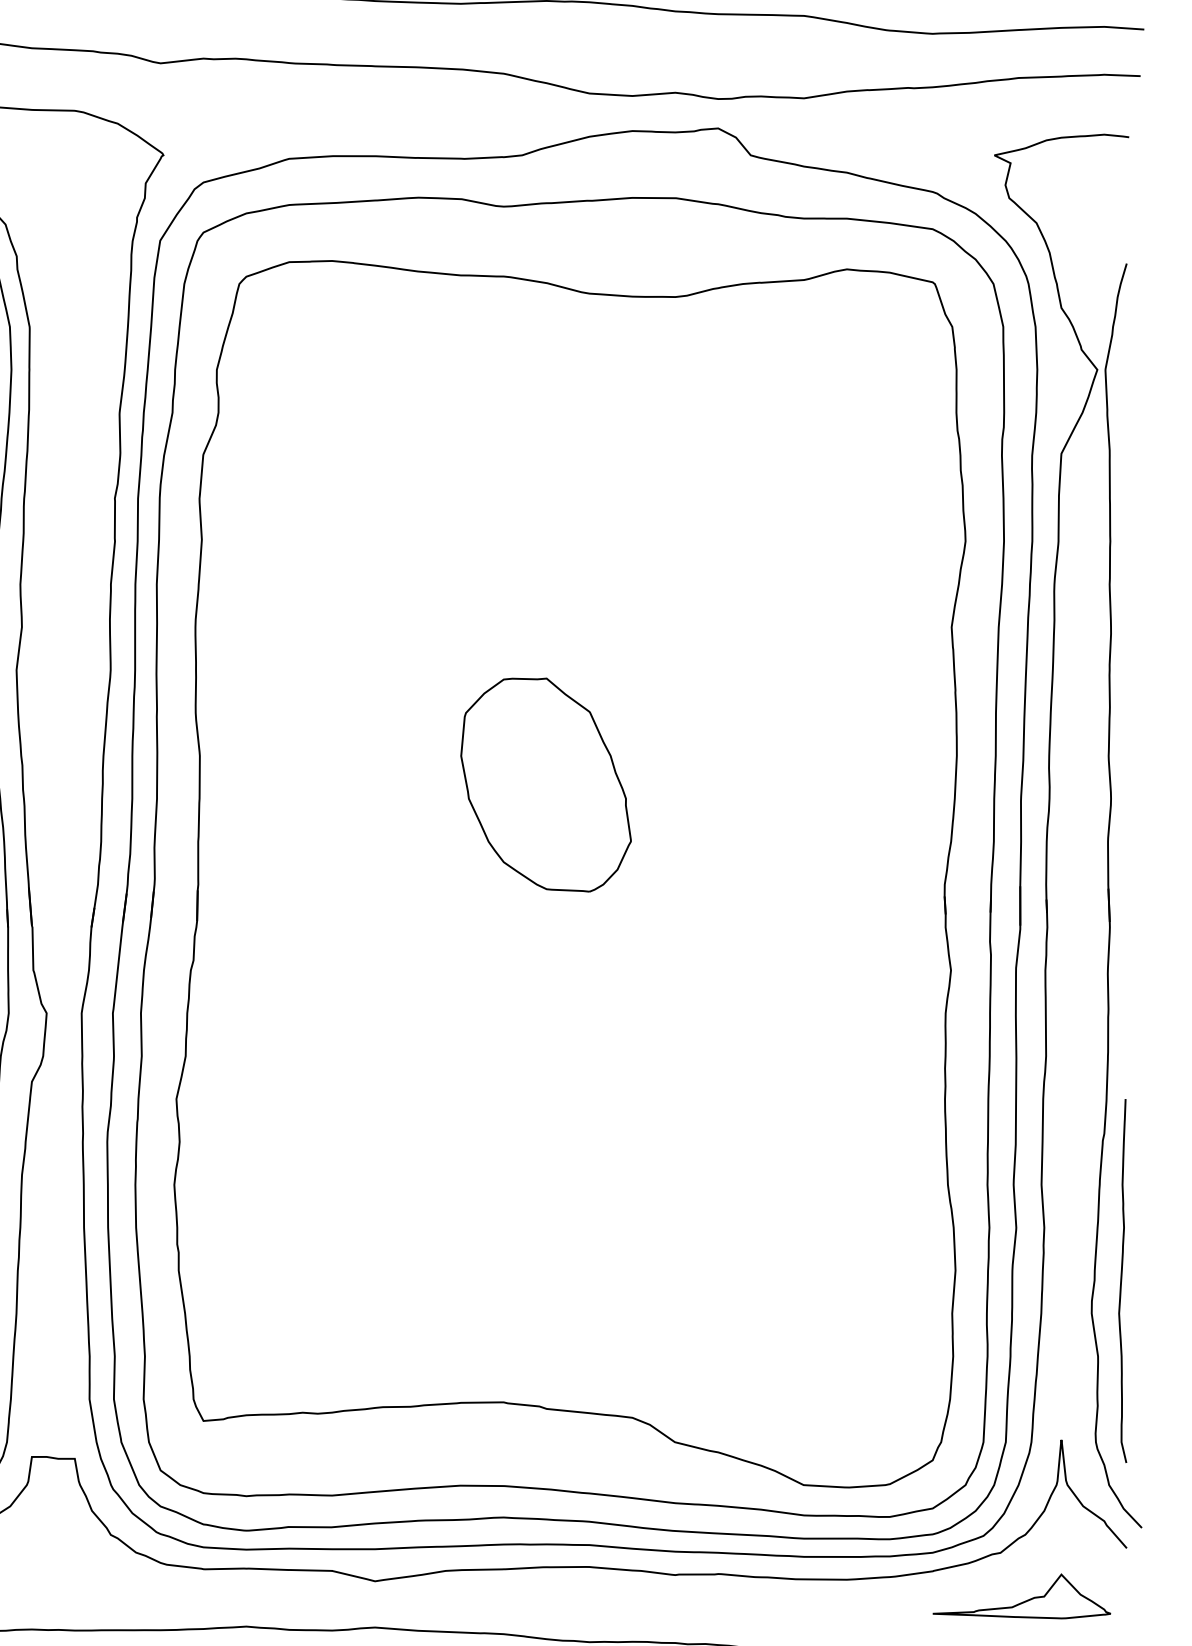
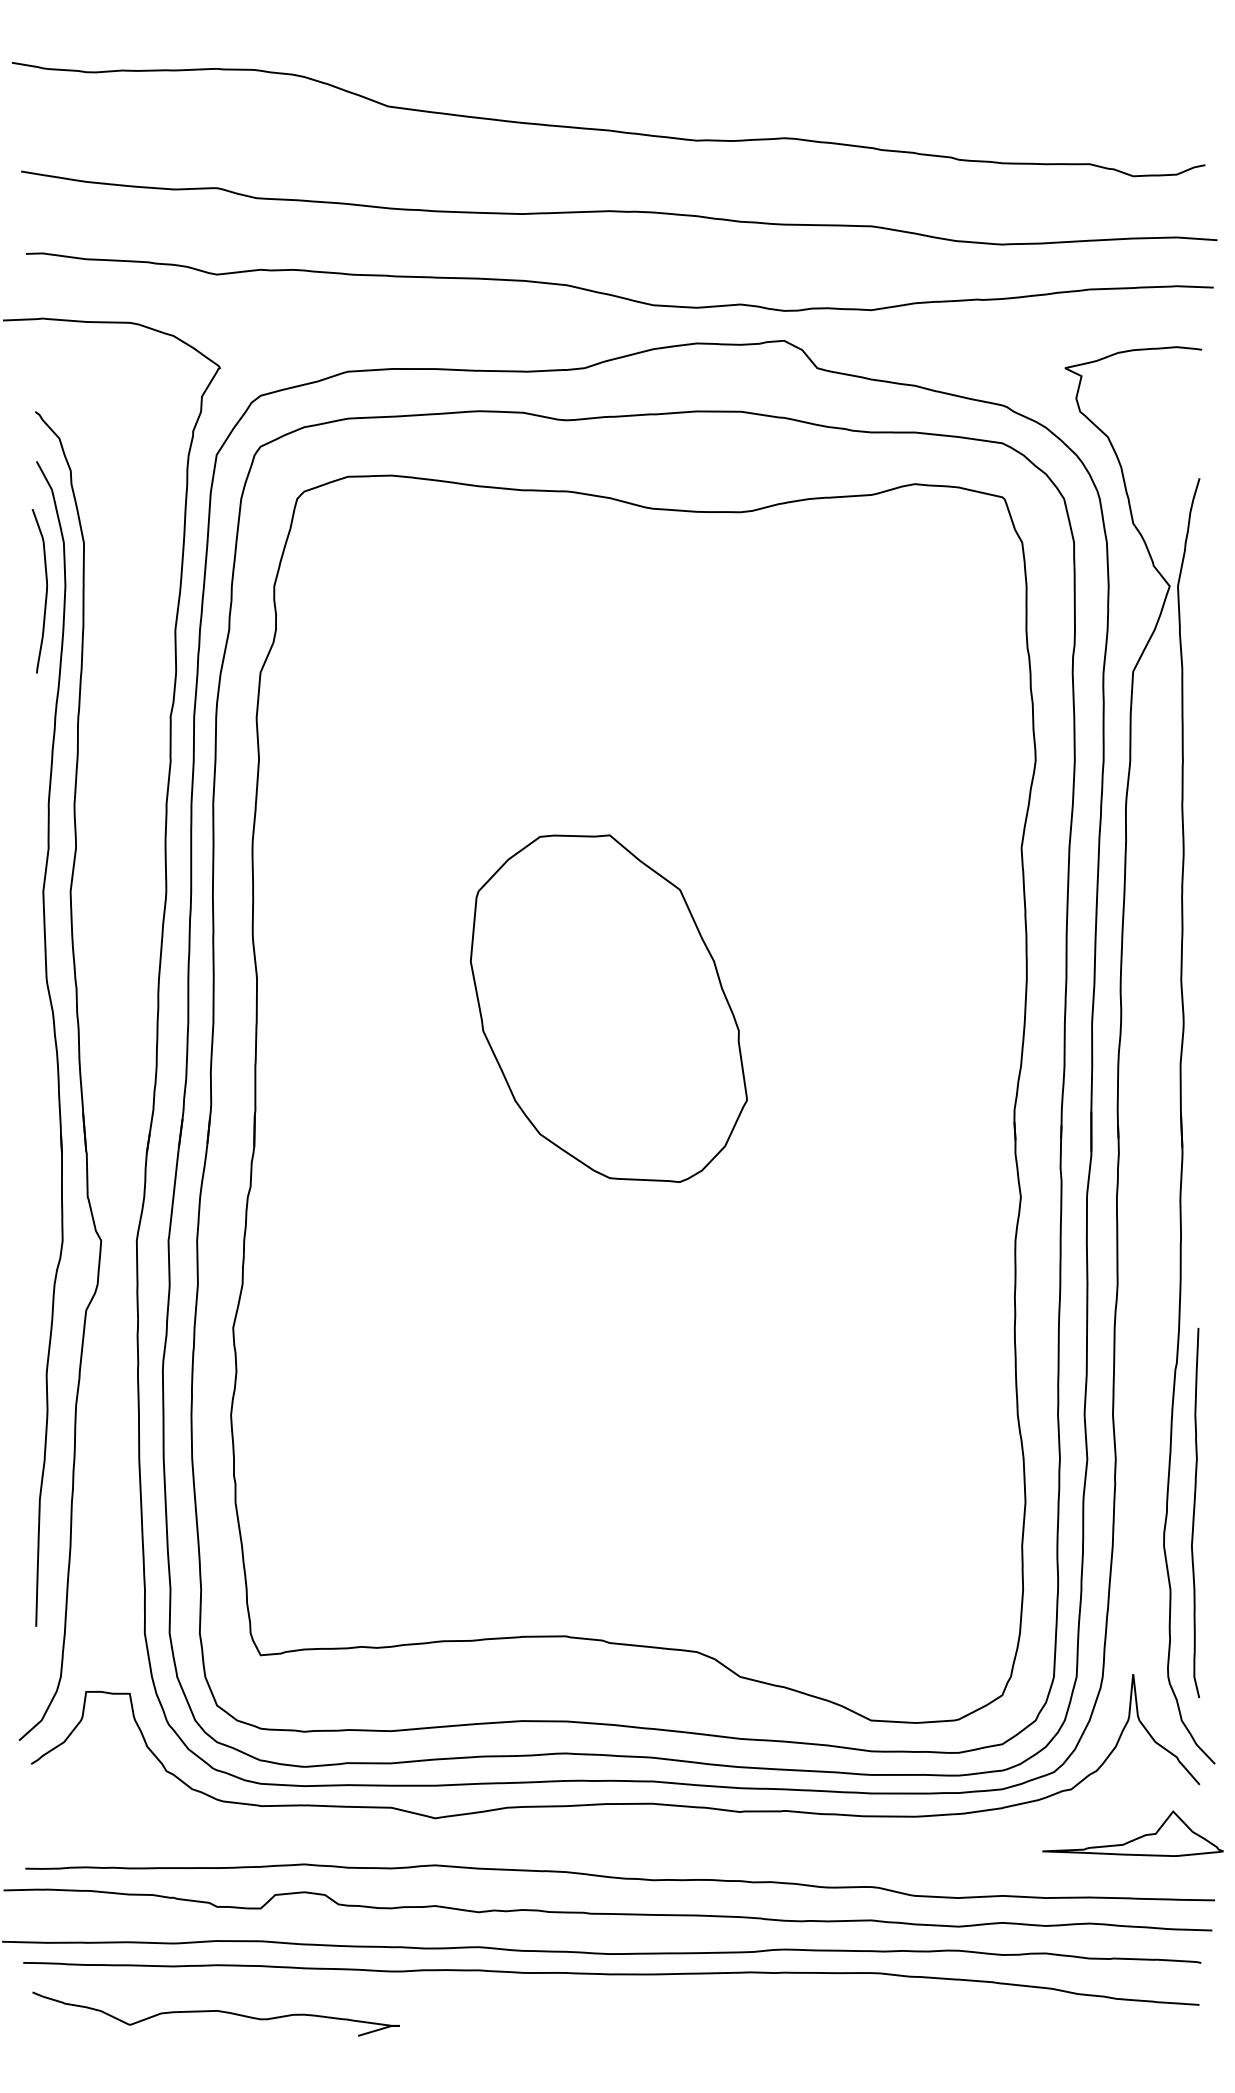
part: (546, 784) -> (609, 1008), size x1.6
part: (1021, 1596) -> (1132, 1833), moved

